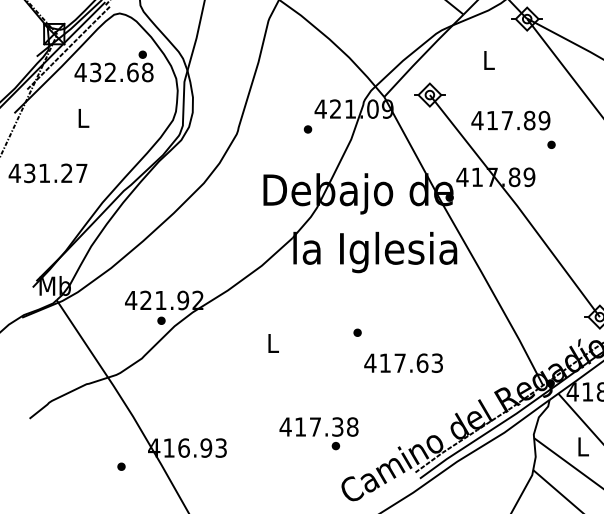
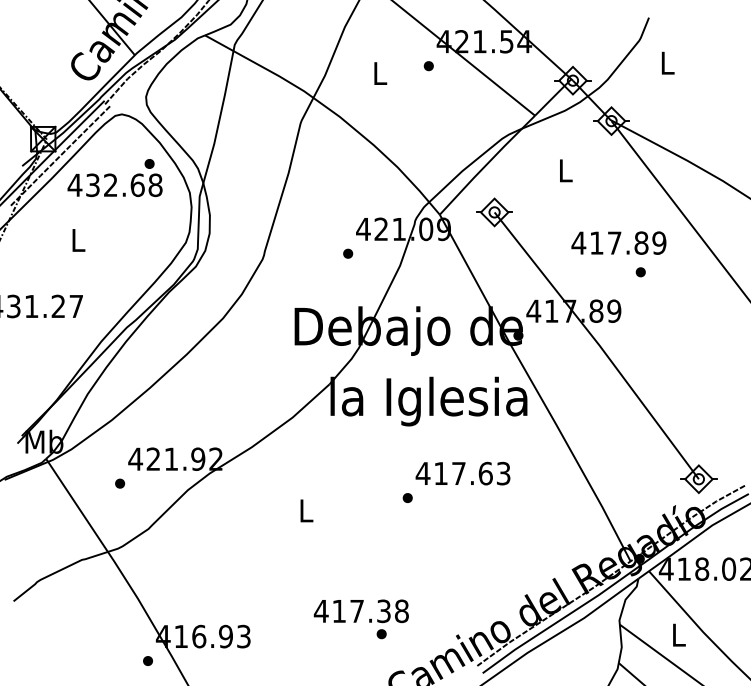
text: (510, 120) -> (618, 242), moved
part: (161, 320) -> (120, 483), moved
text: (403, 363) -> (462, 473), moved
part: (121, 466) -> (147, 660), moved

